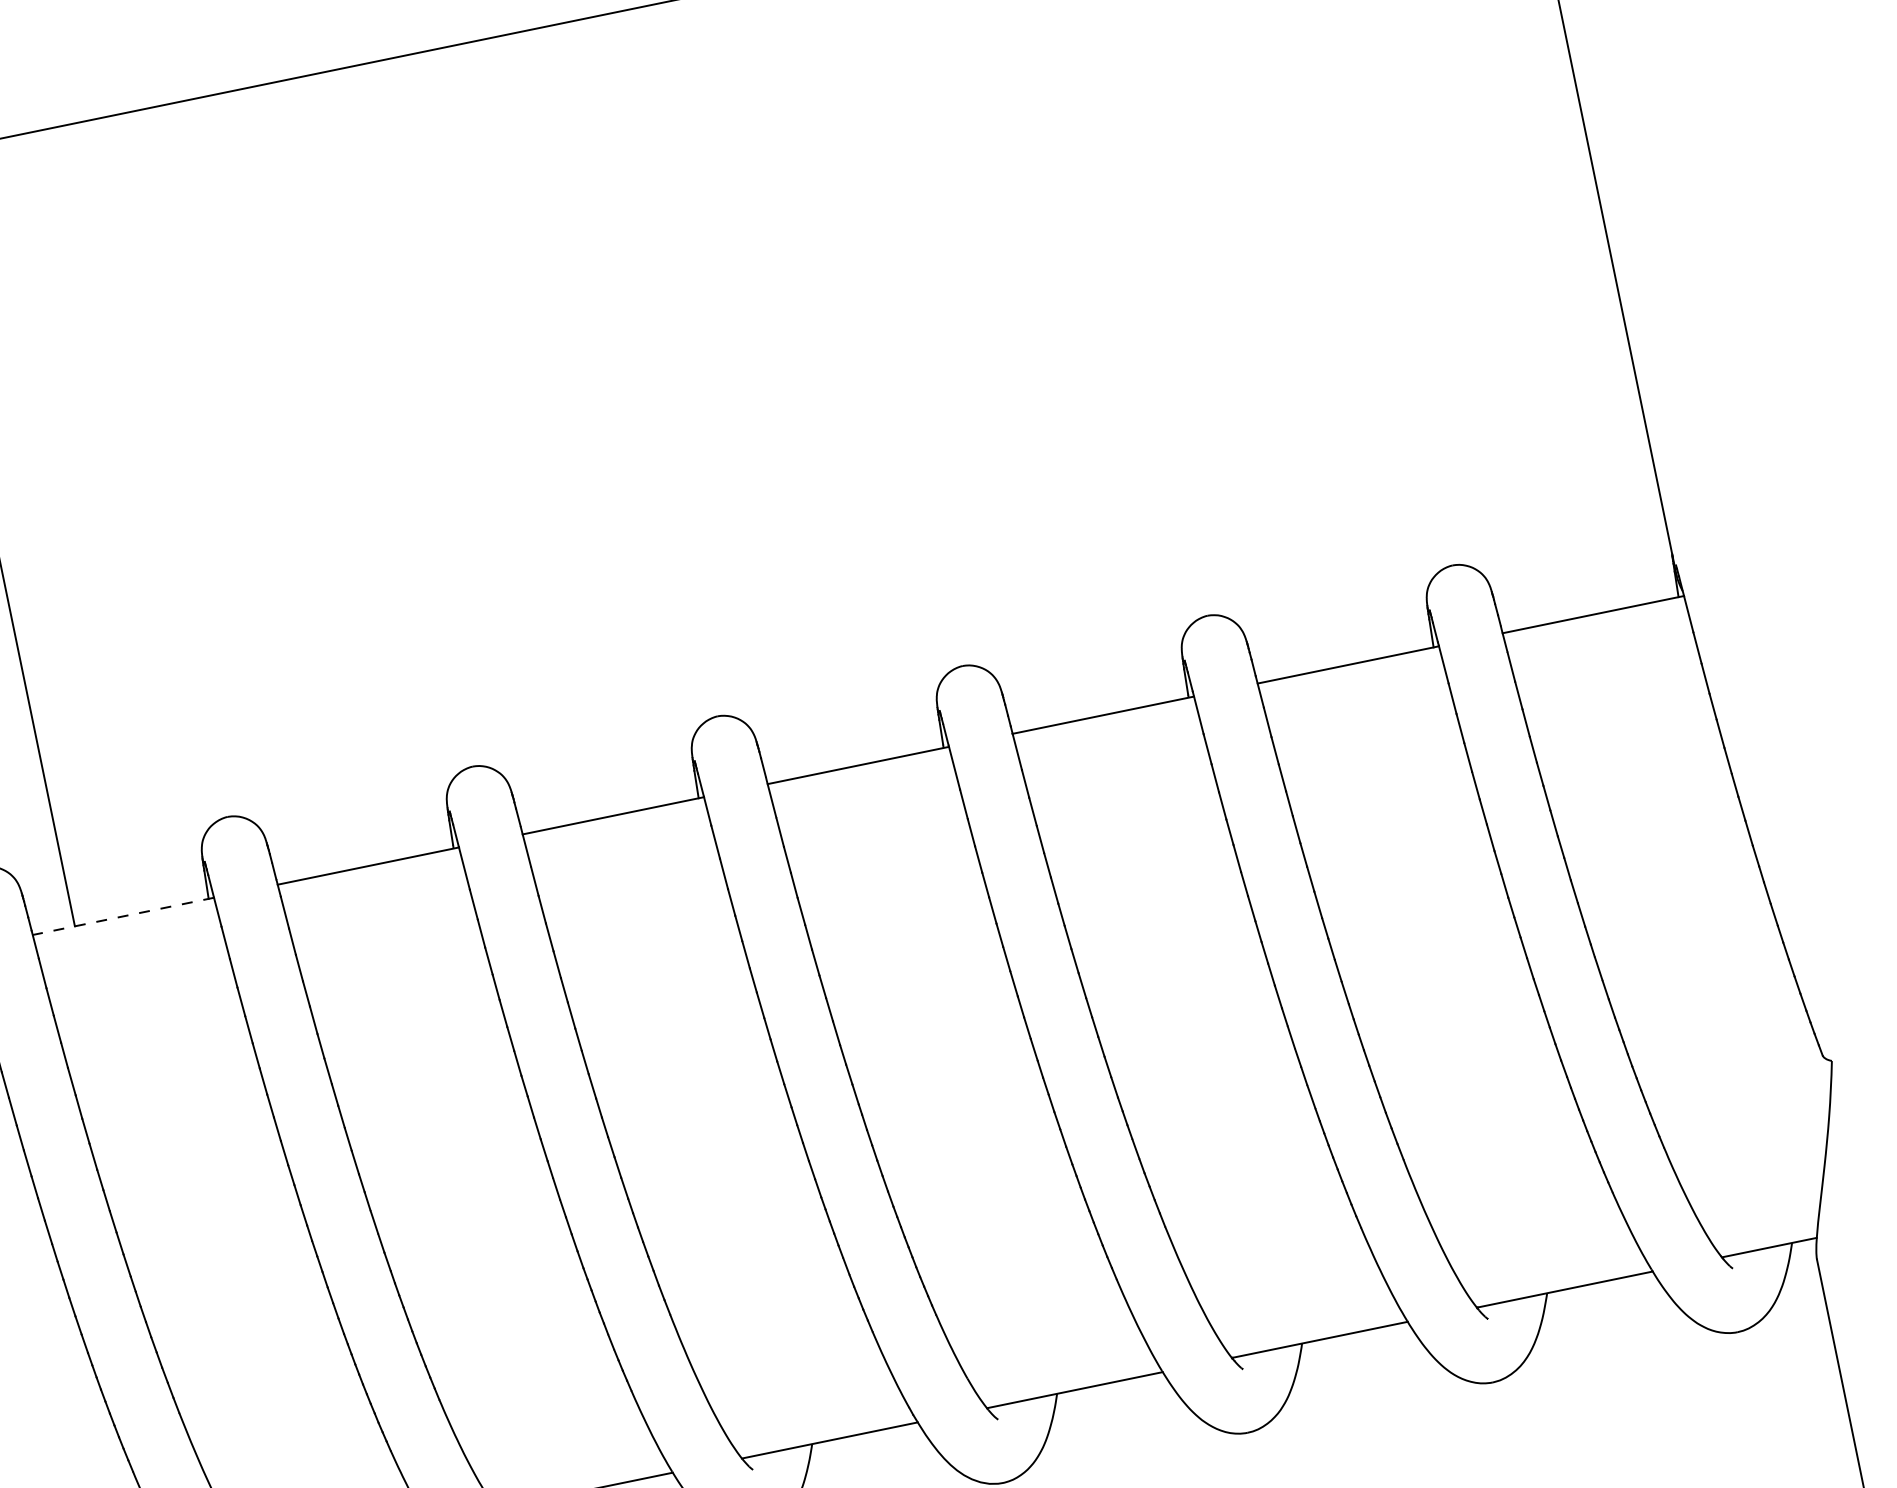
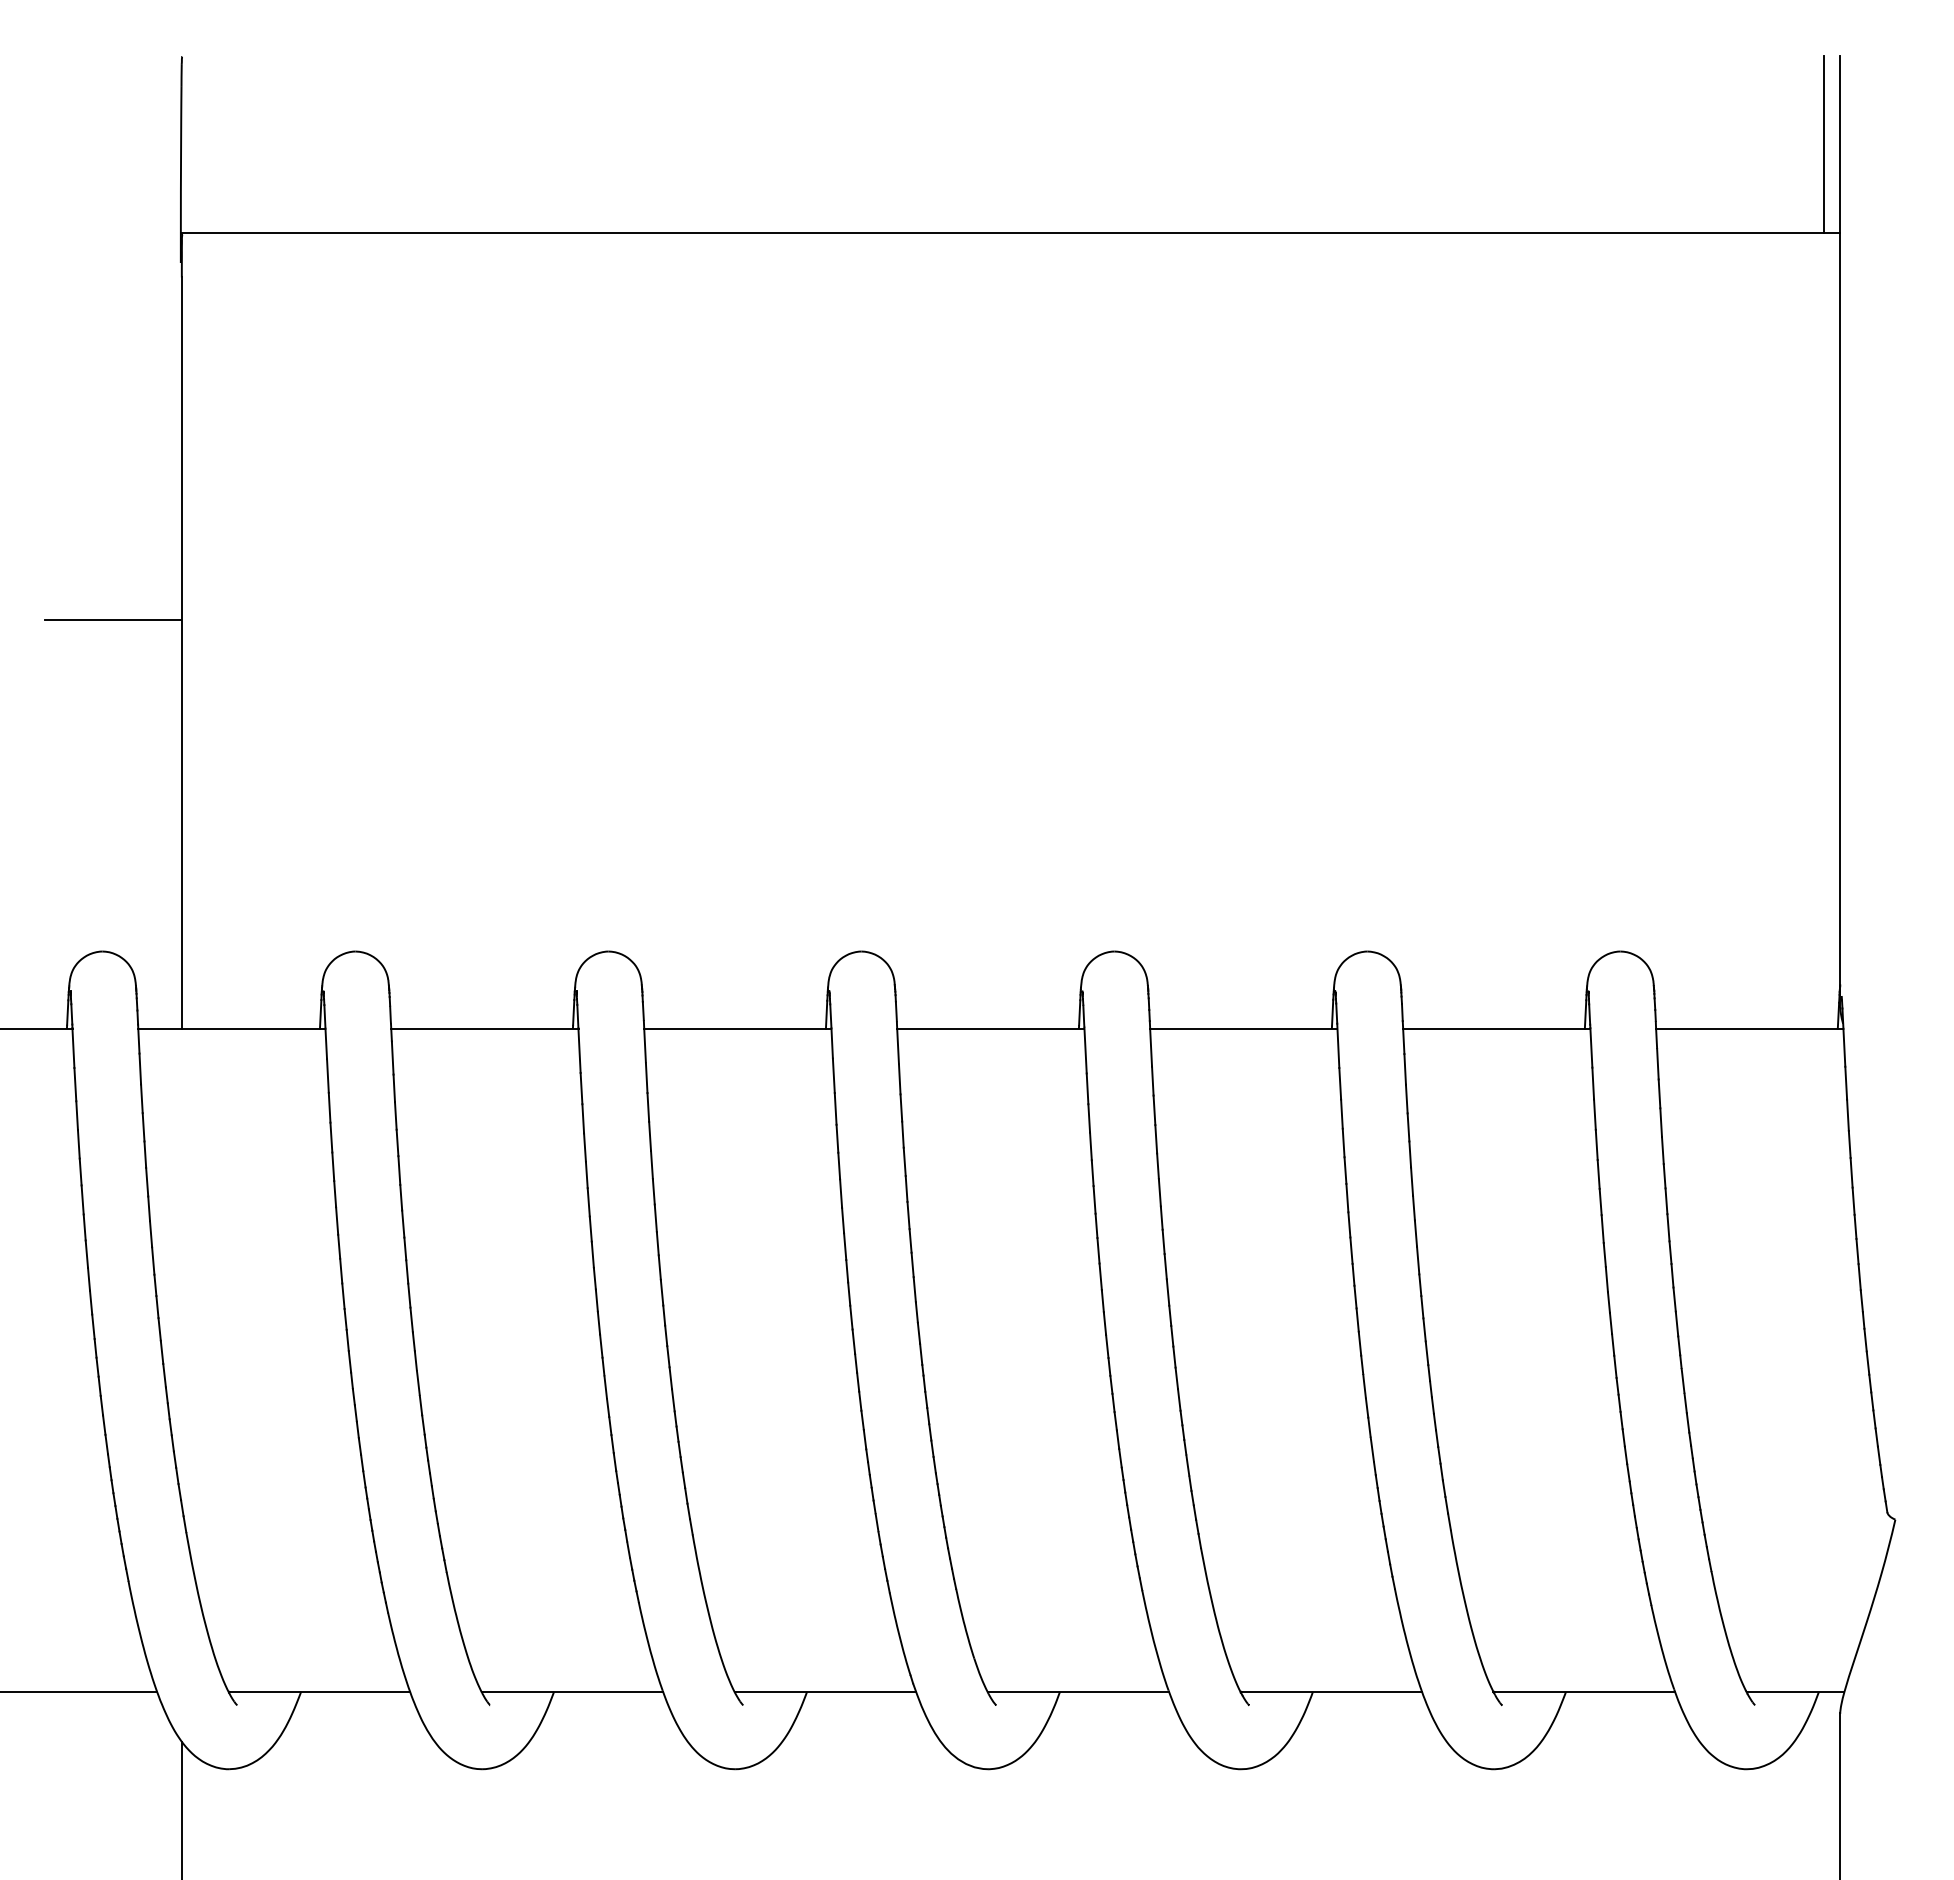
line: (122, 916) -> (231, 1028), dashed -> solid

